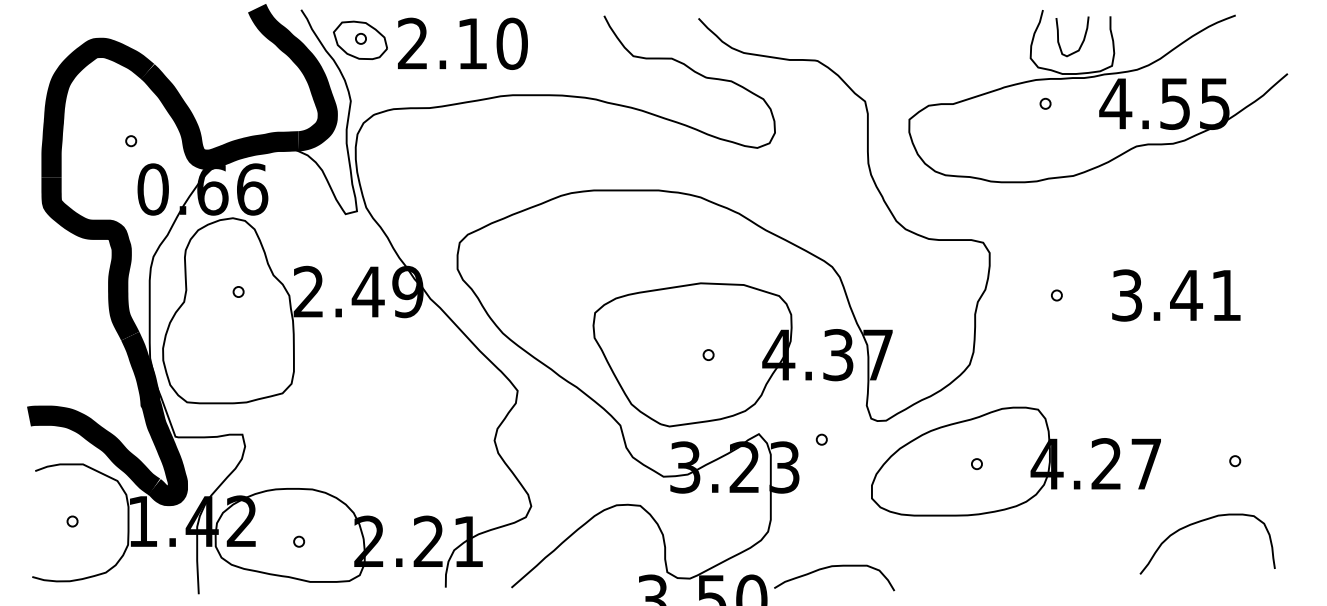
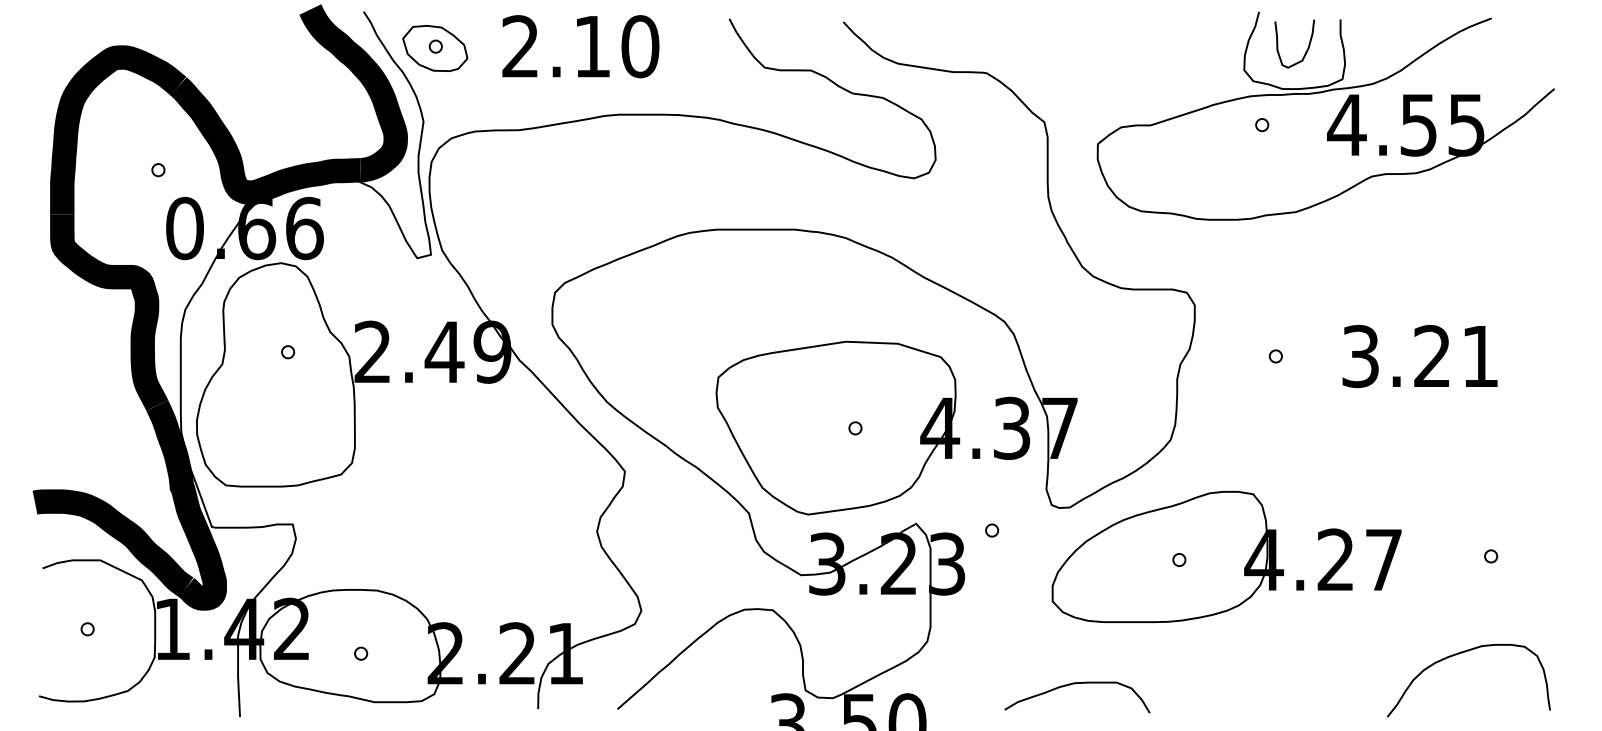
text: (462, 43) -> (580, 46), moved
text: (1186, 294) -> (1432, 355), 3.41 -> 3.21
curve: (1199, 522) -> (1459, 654), moved
curve: (832, 567) -> (1075, 684), moved

